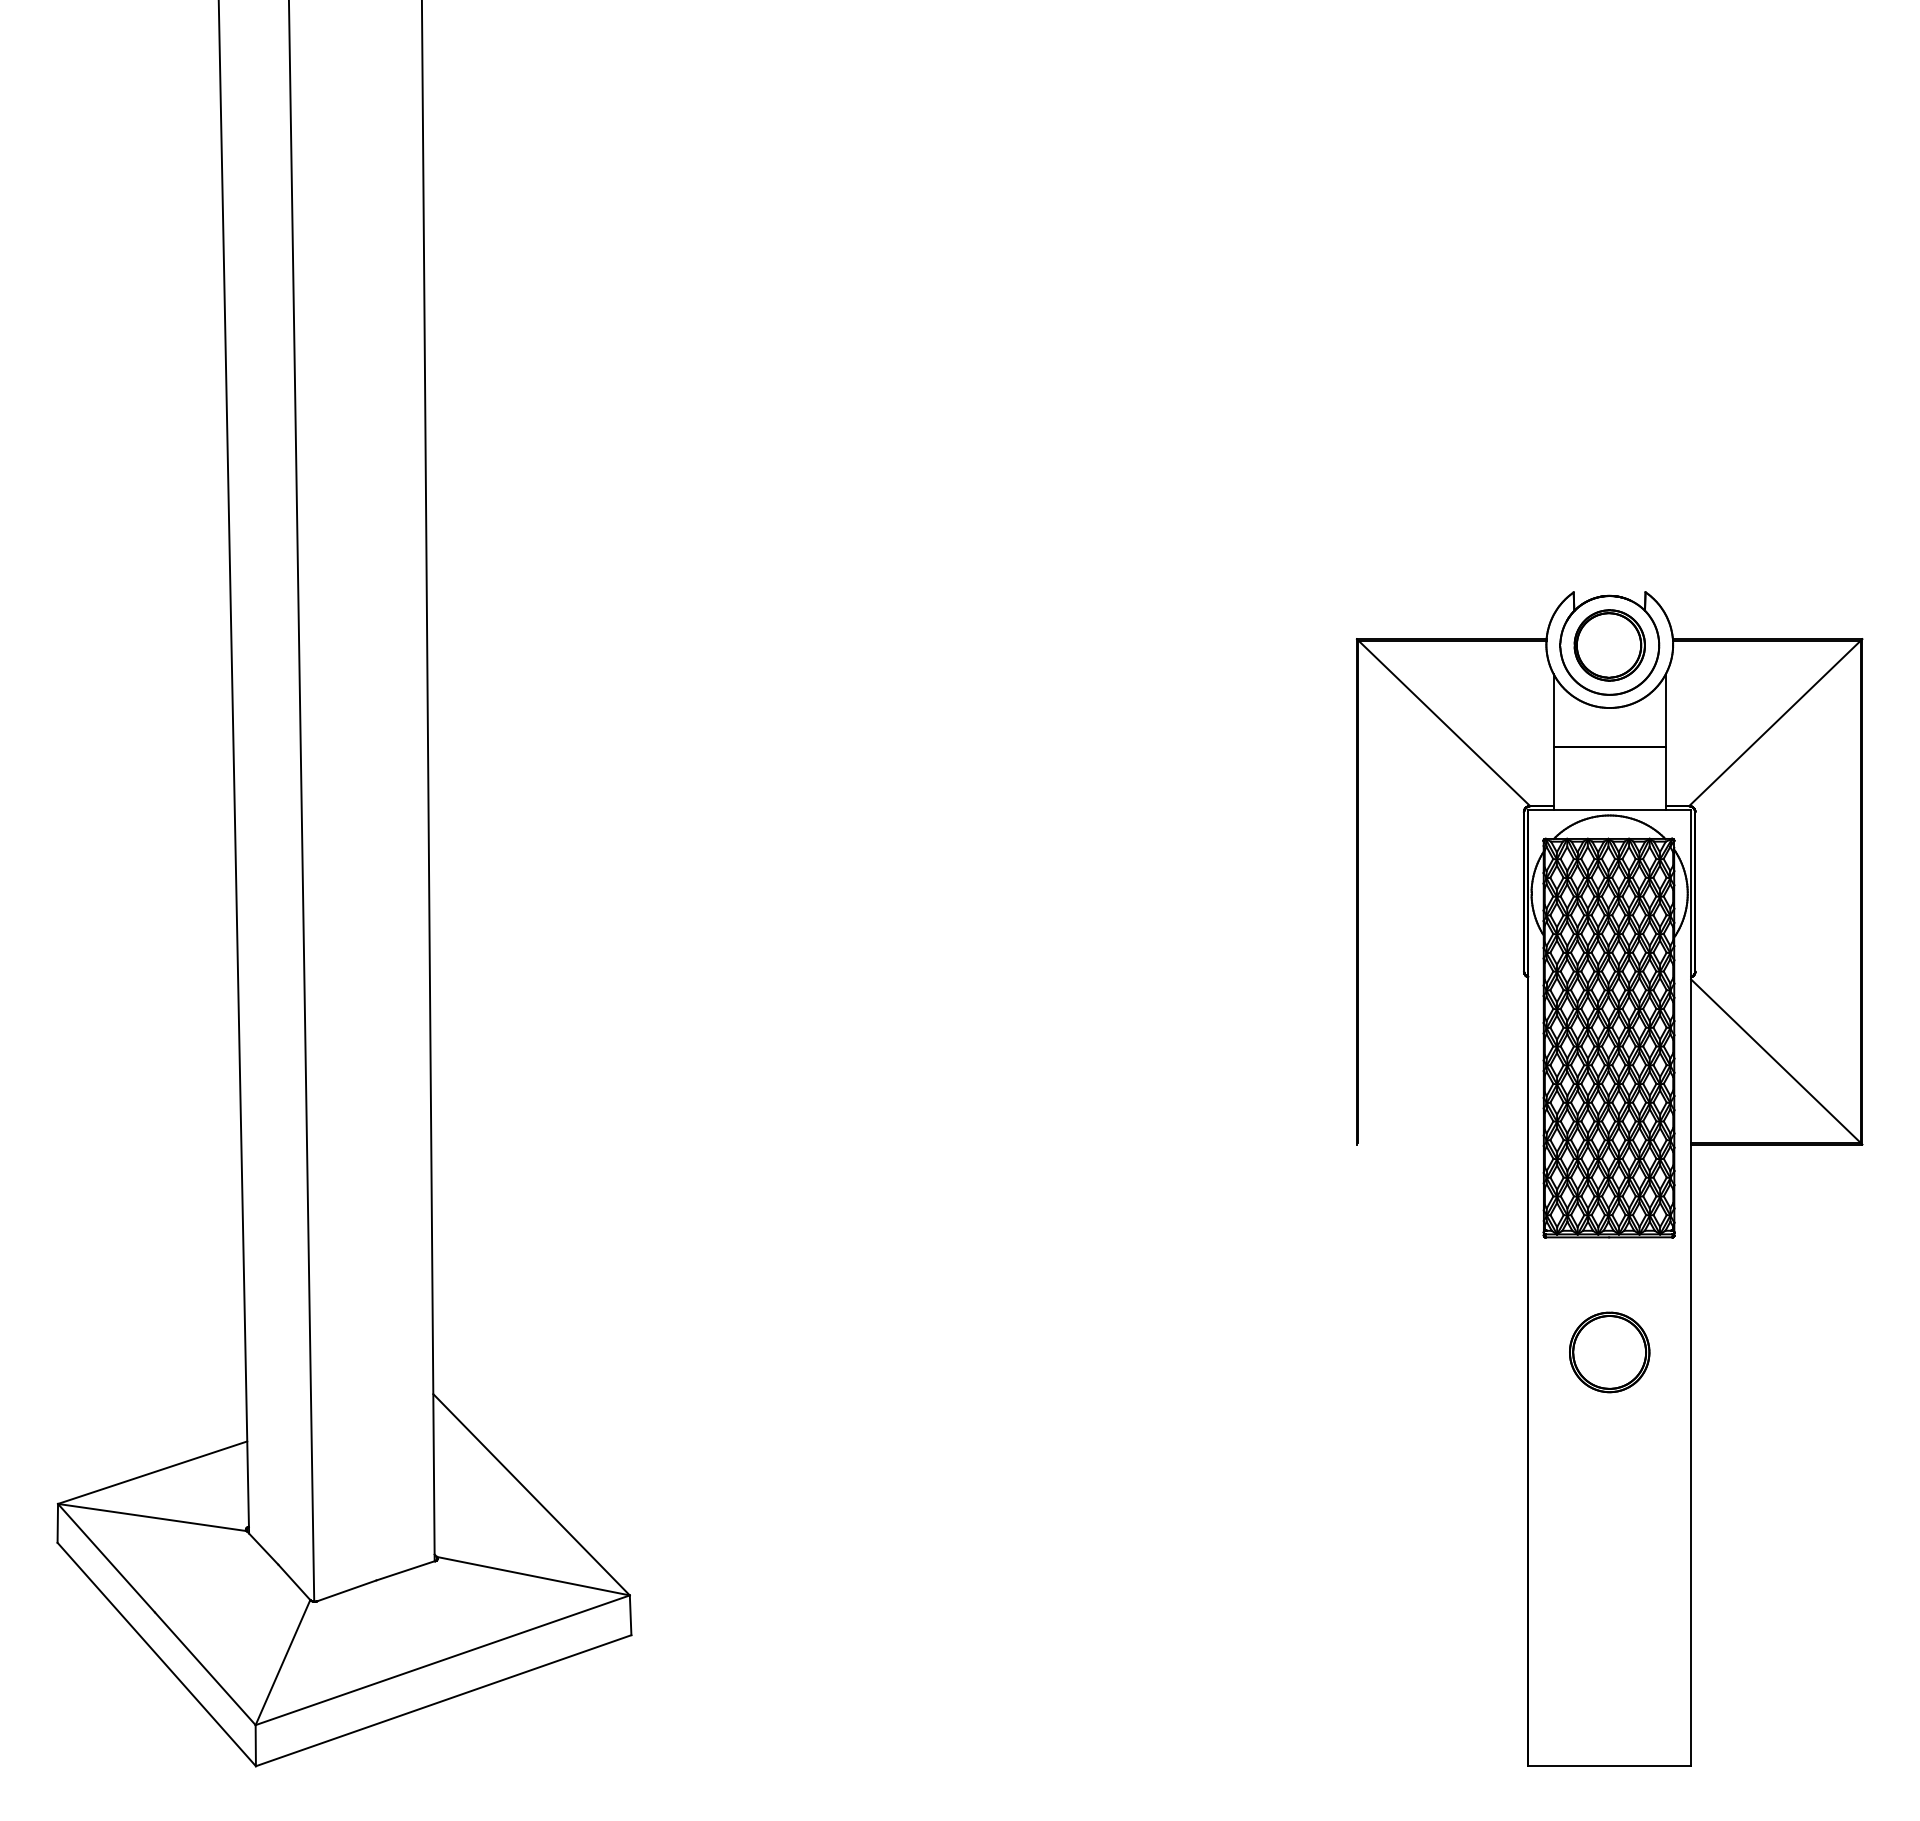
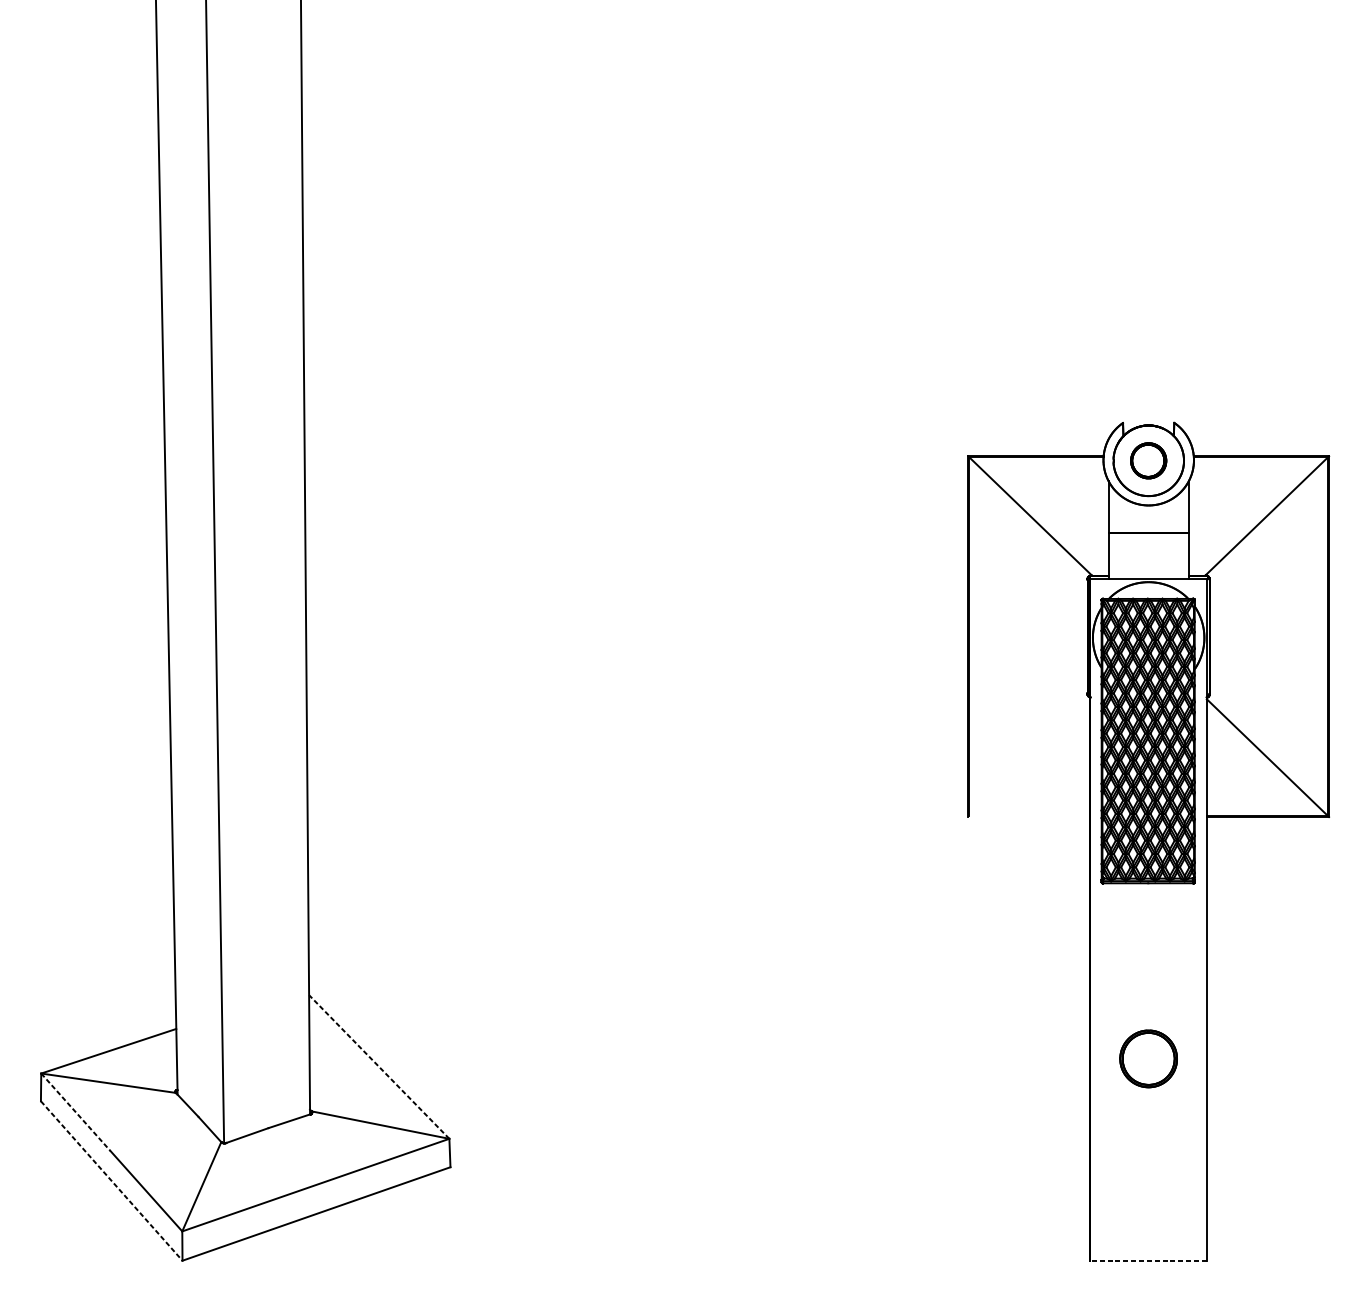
part: (1609, 645) -> (1148, 460), size x0.7
part: (1609, 1352) -> (1148, 1058), moved
line: (531, 1494) -> (379, 1066), solid -> dashed
line: (106, 1558) -> (75, 1112), solid -> dashed
line: (157, 1654) -> (112, 1180), solid -> dashed
line: (1609, 1766) -> (1148, 1260), solid -> dashed

